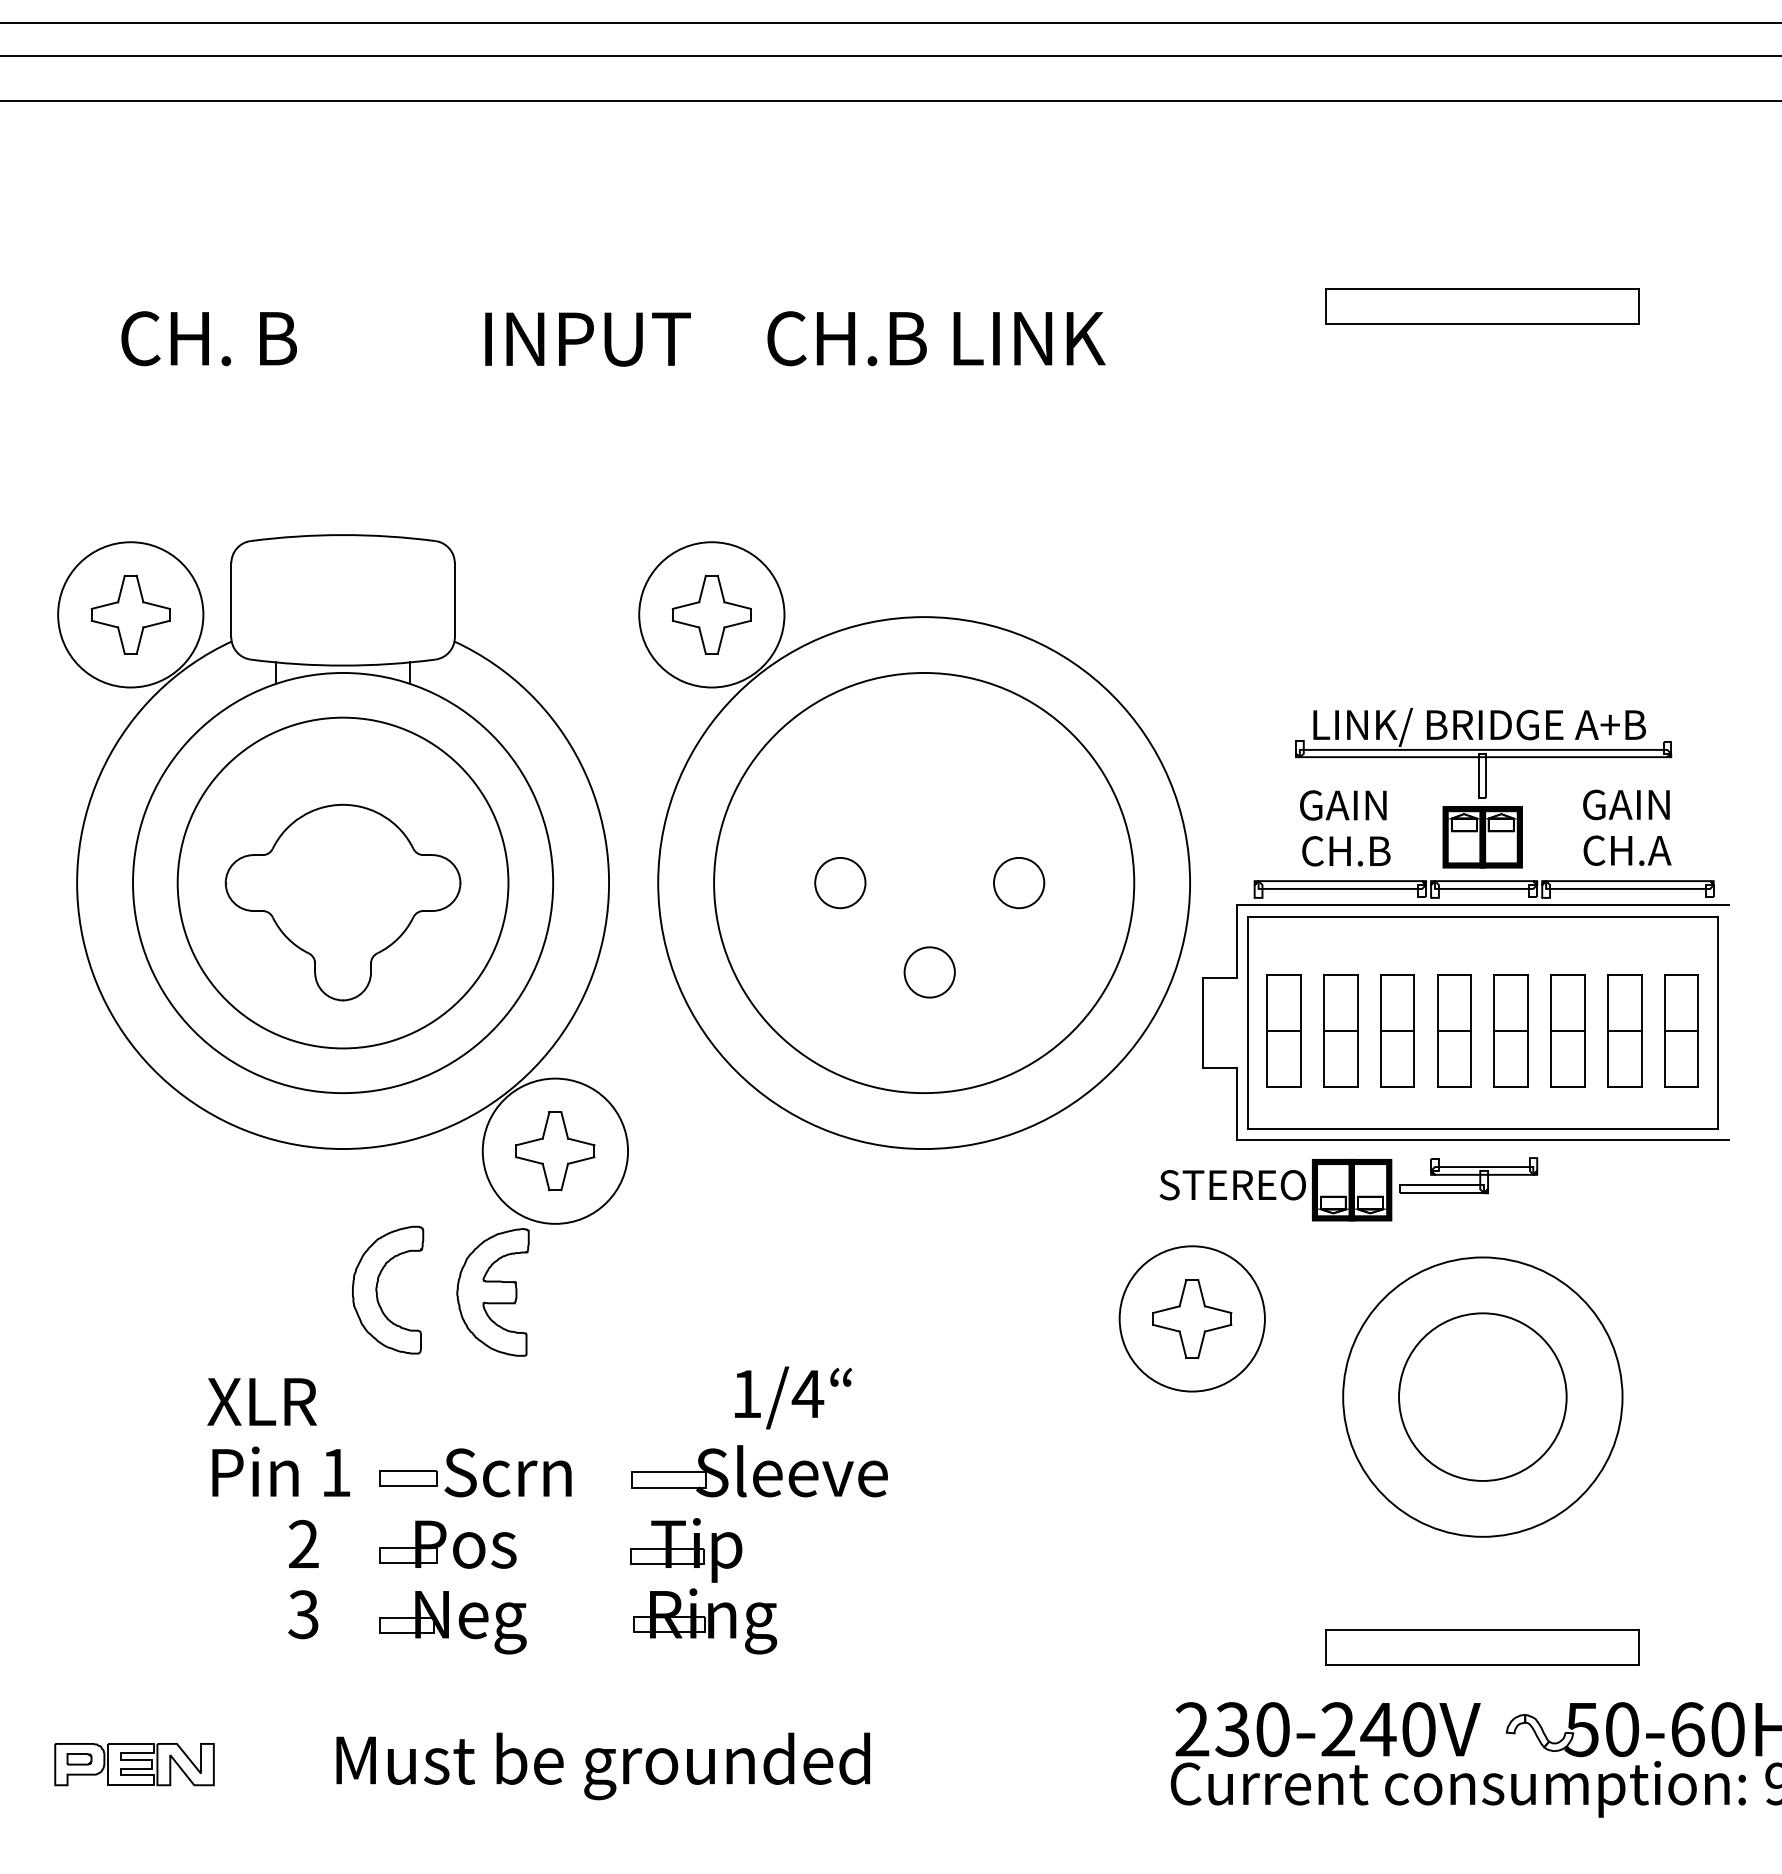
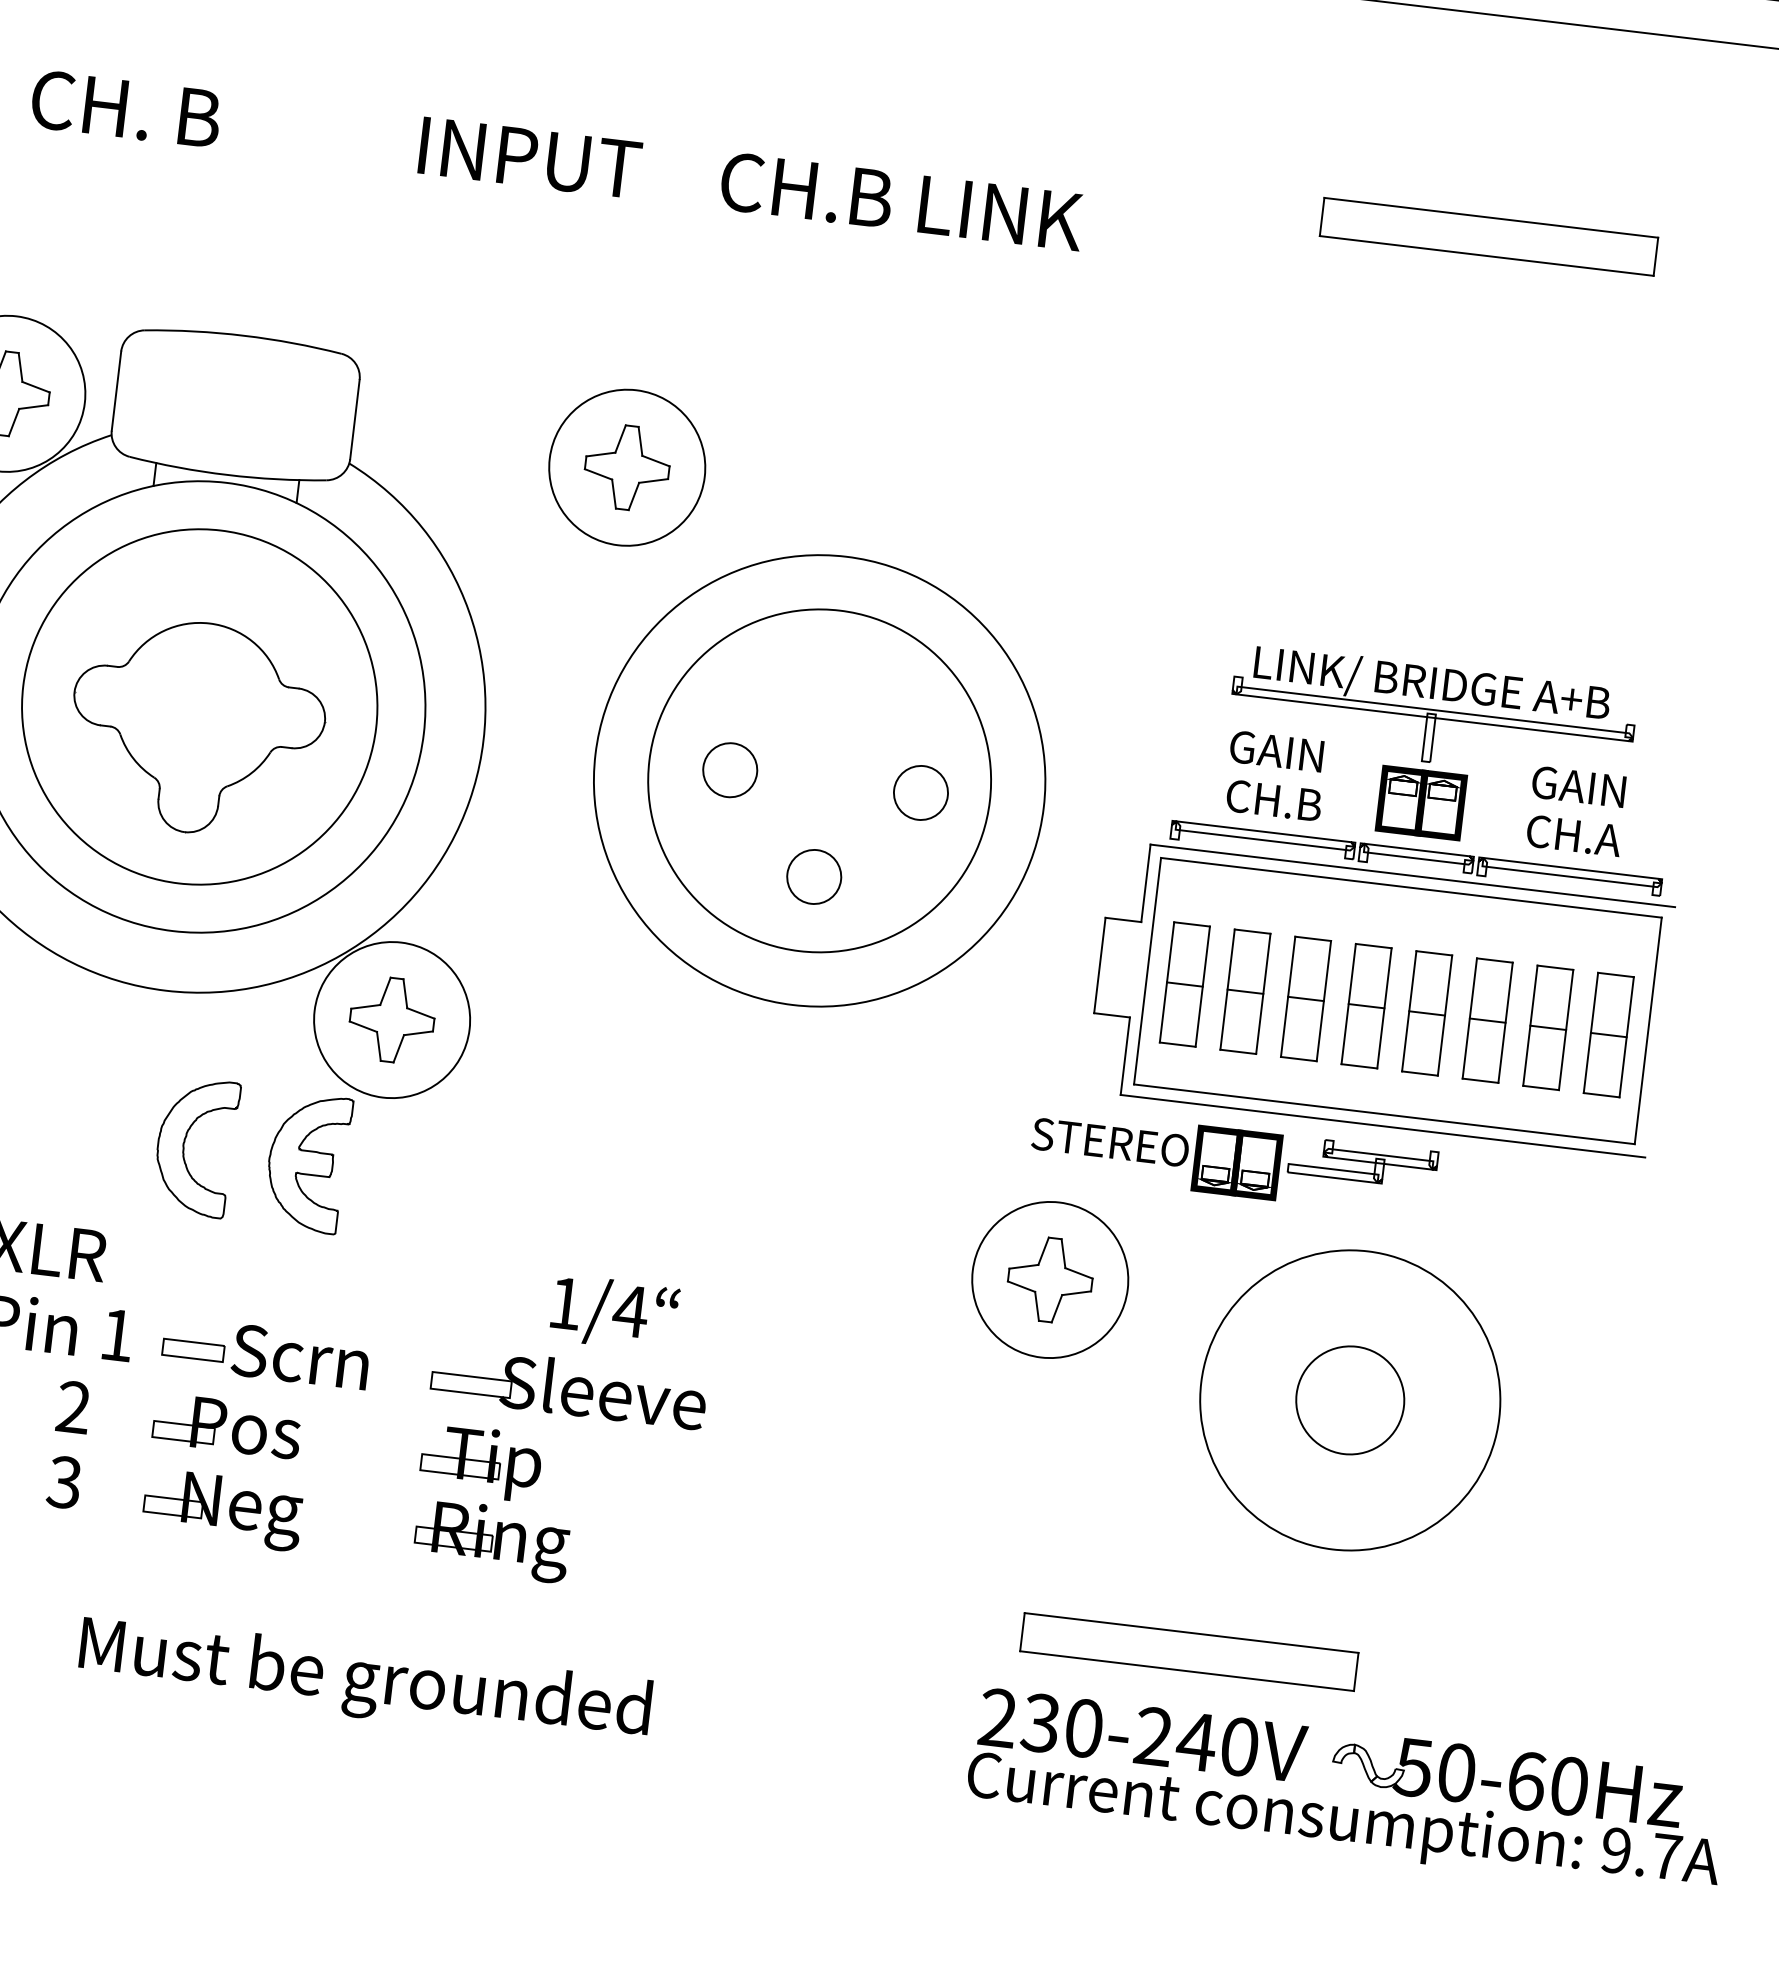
circle: (924, 883) -> (819, 781), size x0.6
circle: (1482, 1396) -> (1349, 1399), size x0.6
part: (1482, 1647) -> (1188, 1652), moved

